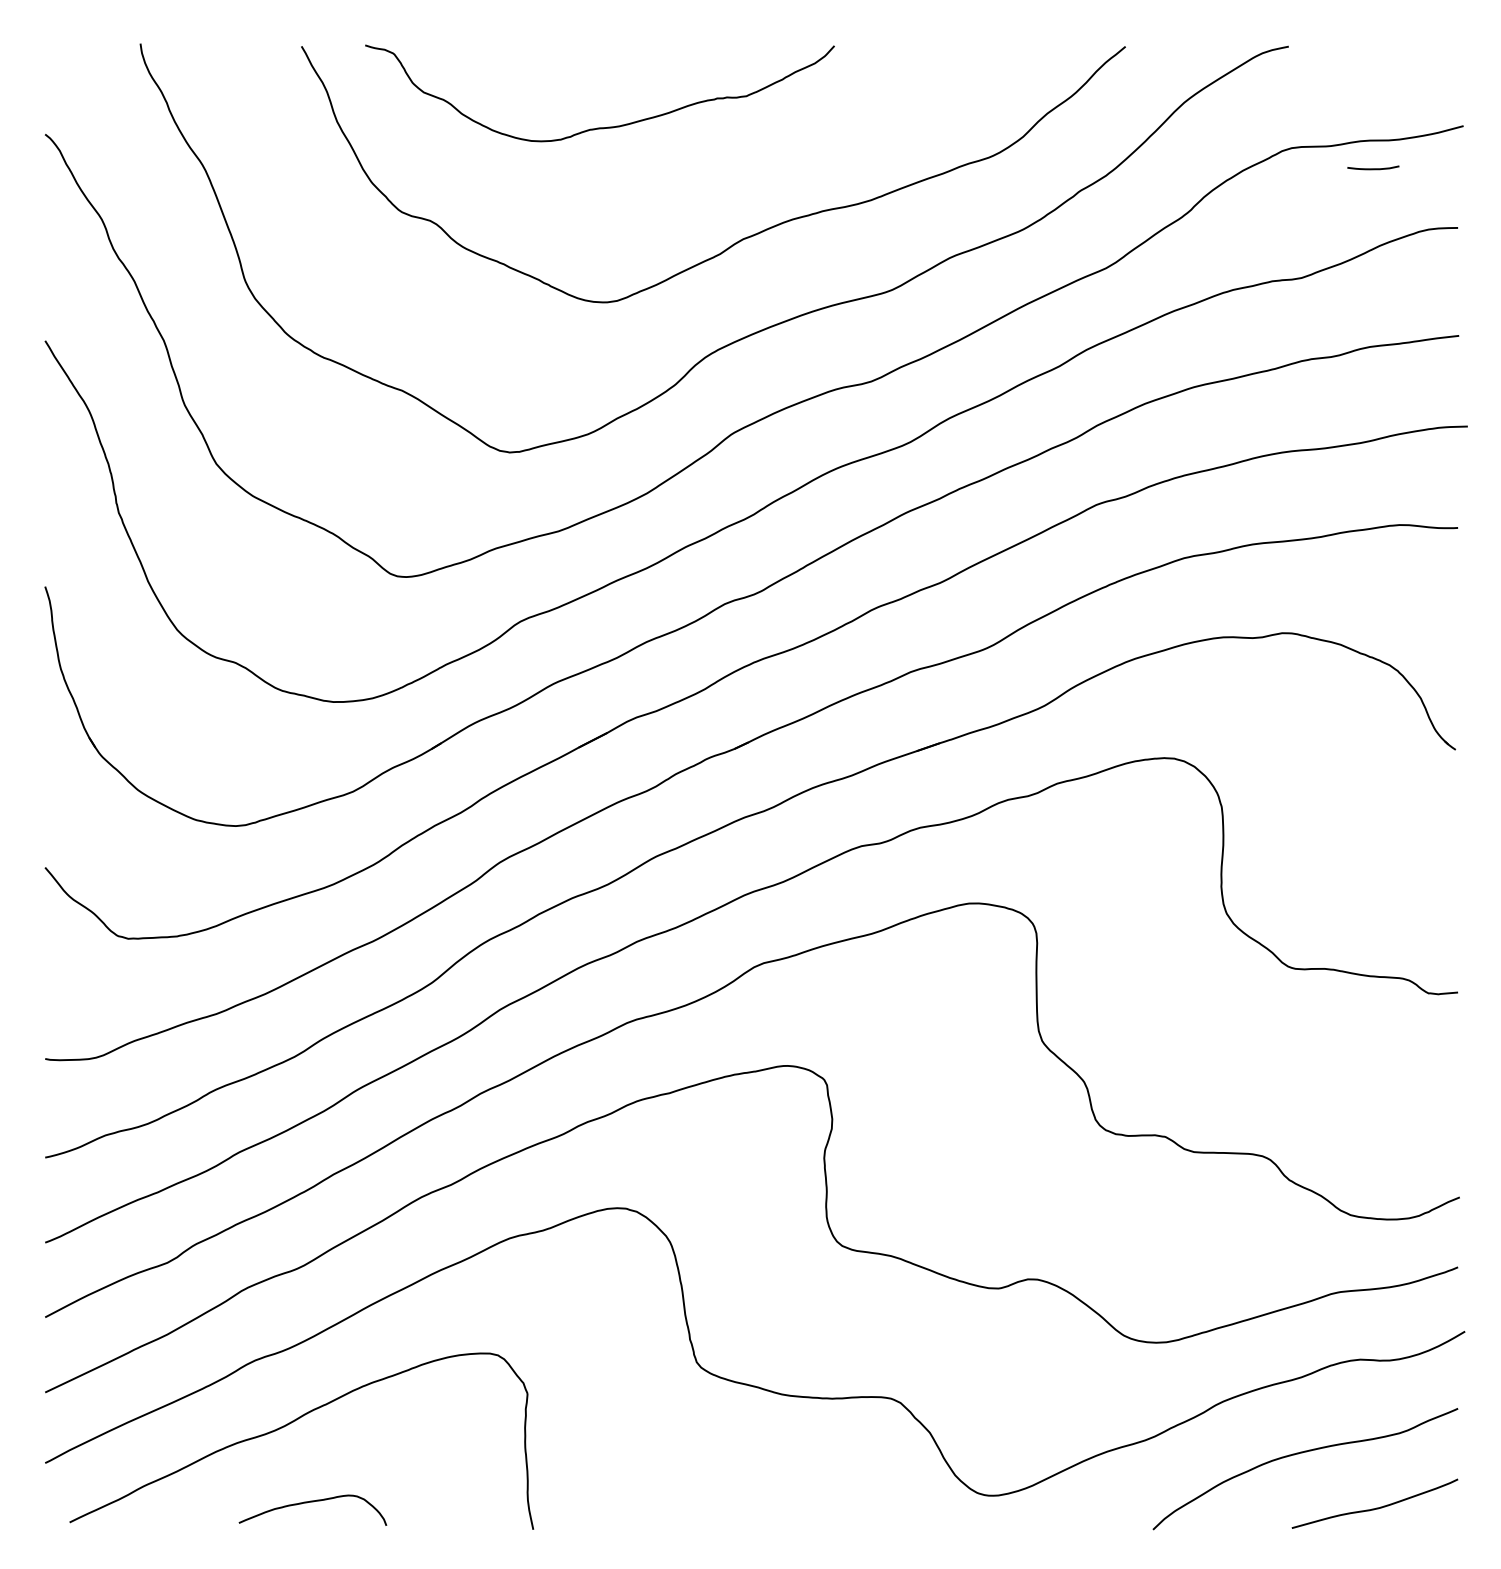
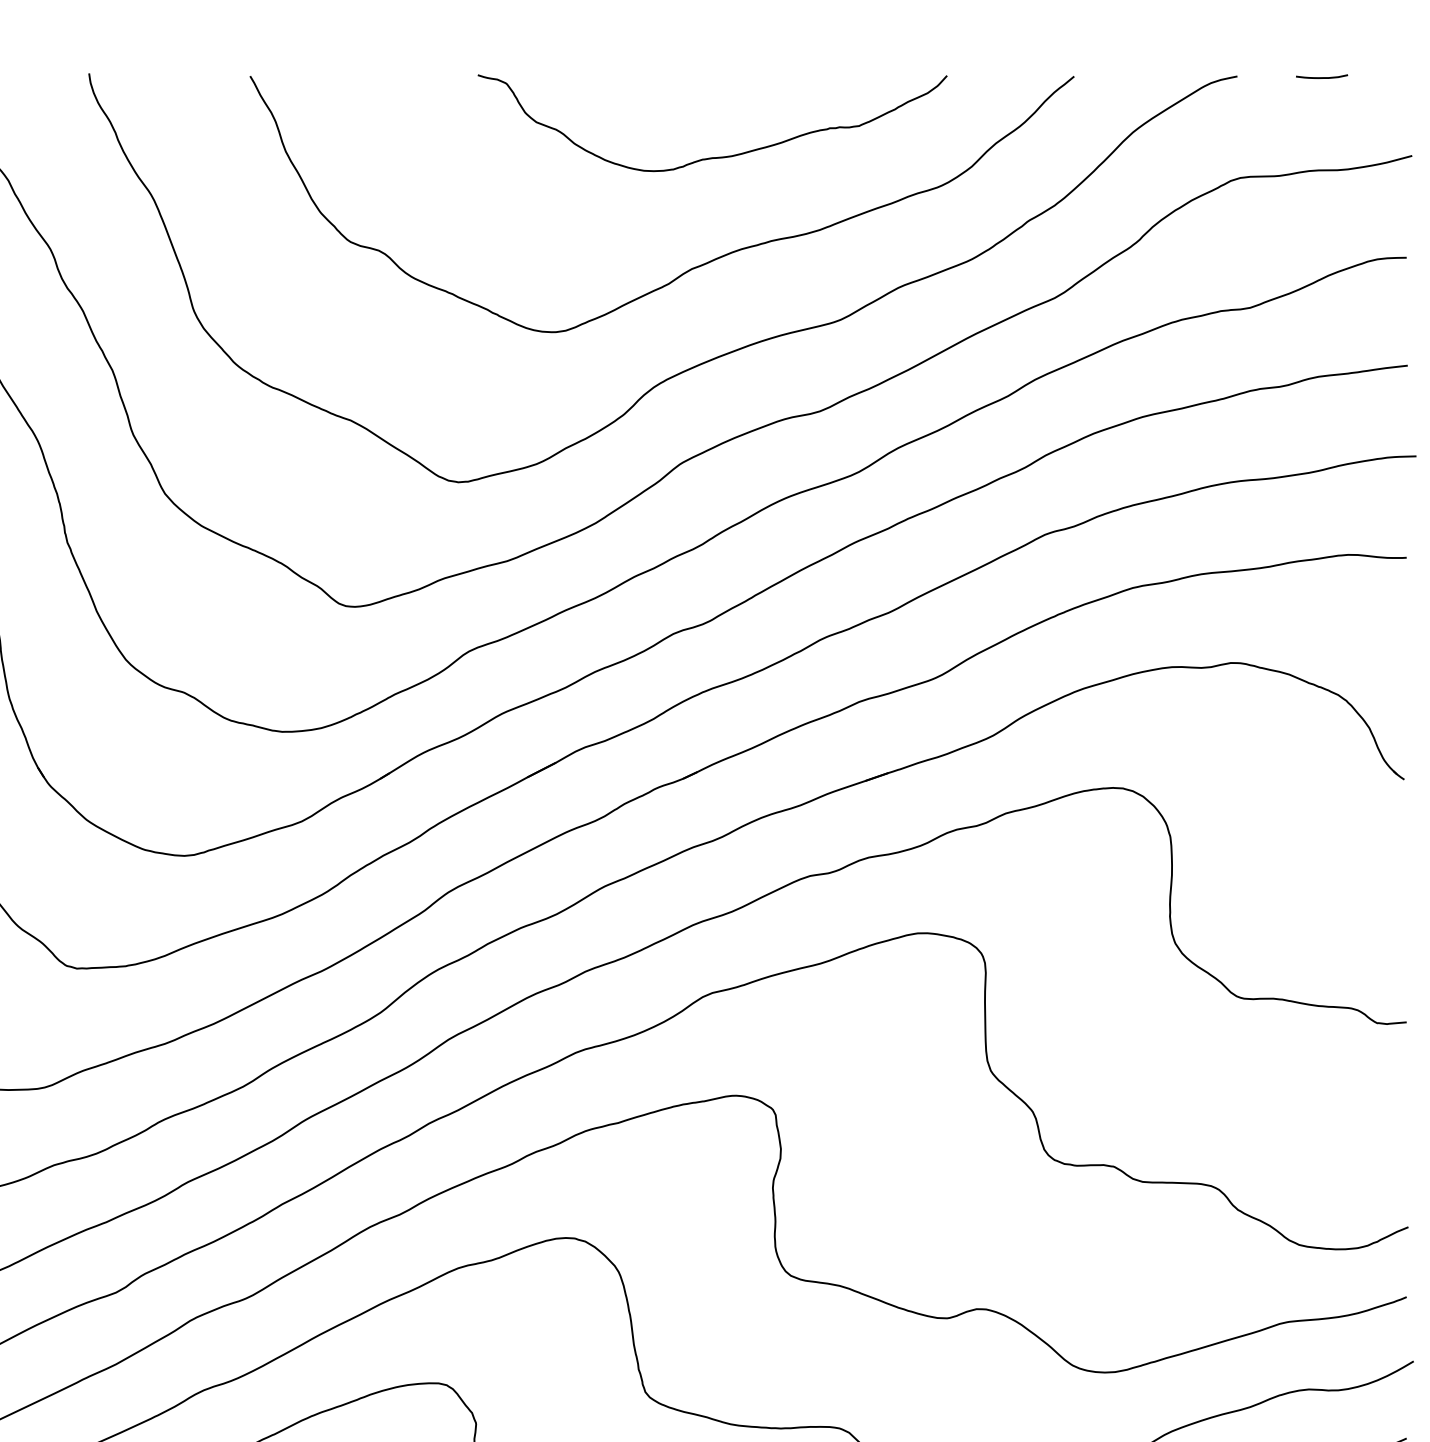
curve: (599, 127) -> (712, 157), moved
curve: (1373, 168) -> (1322, 77), moved

